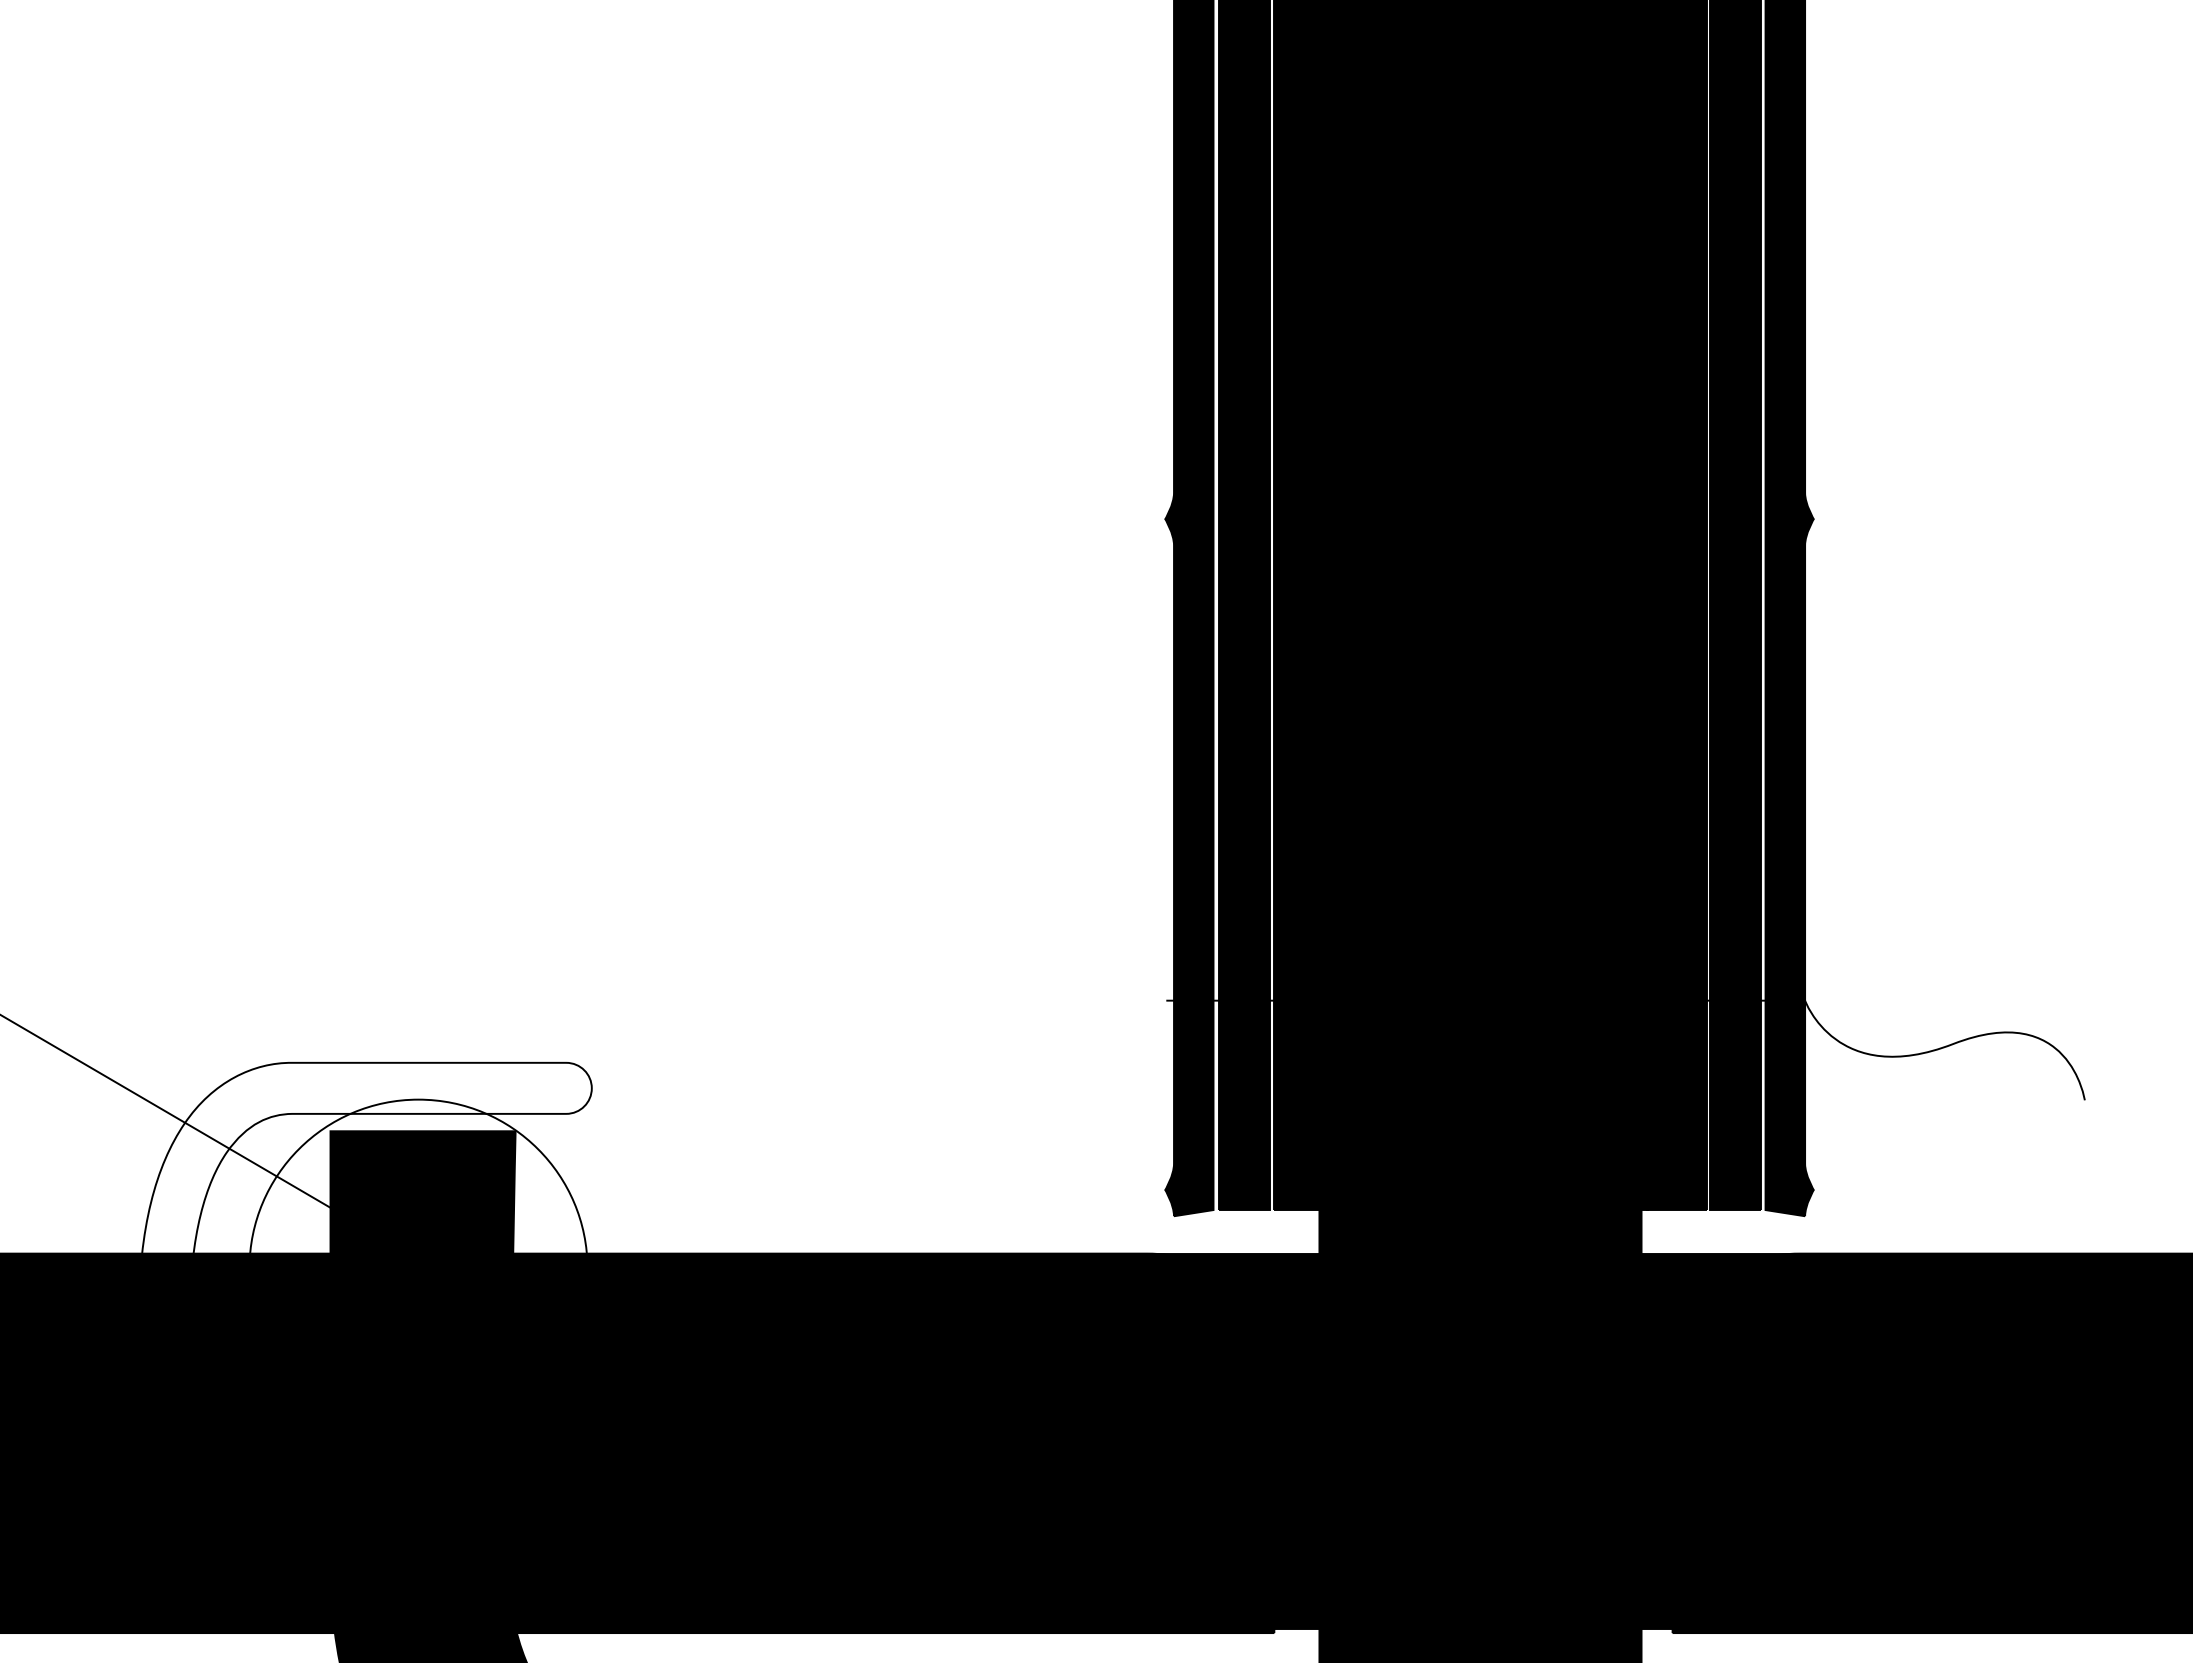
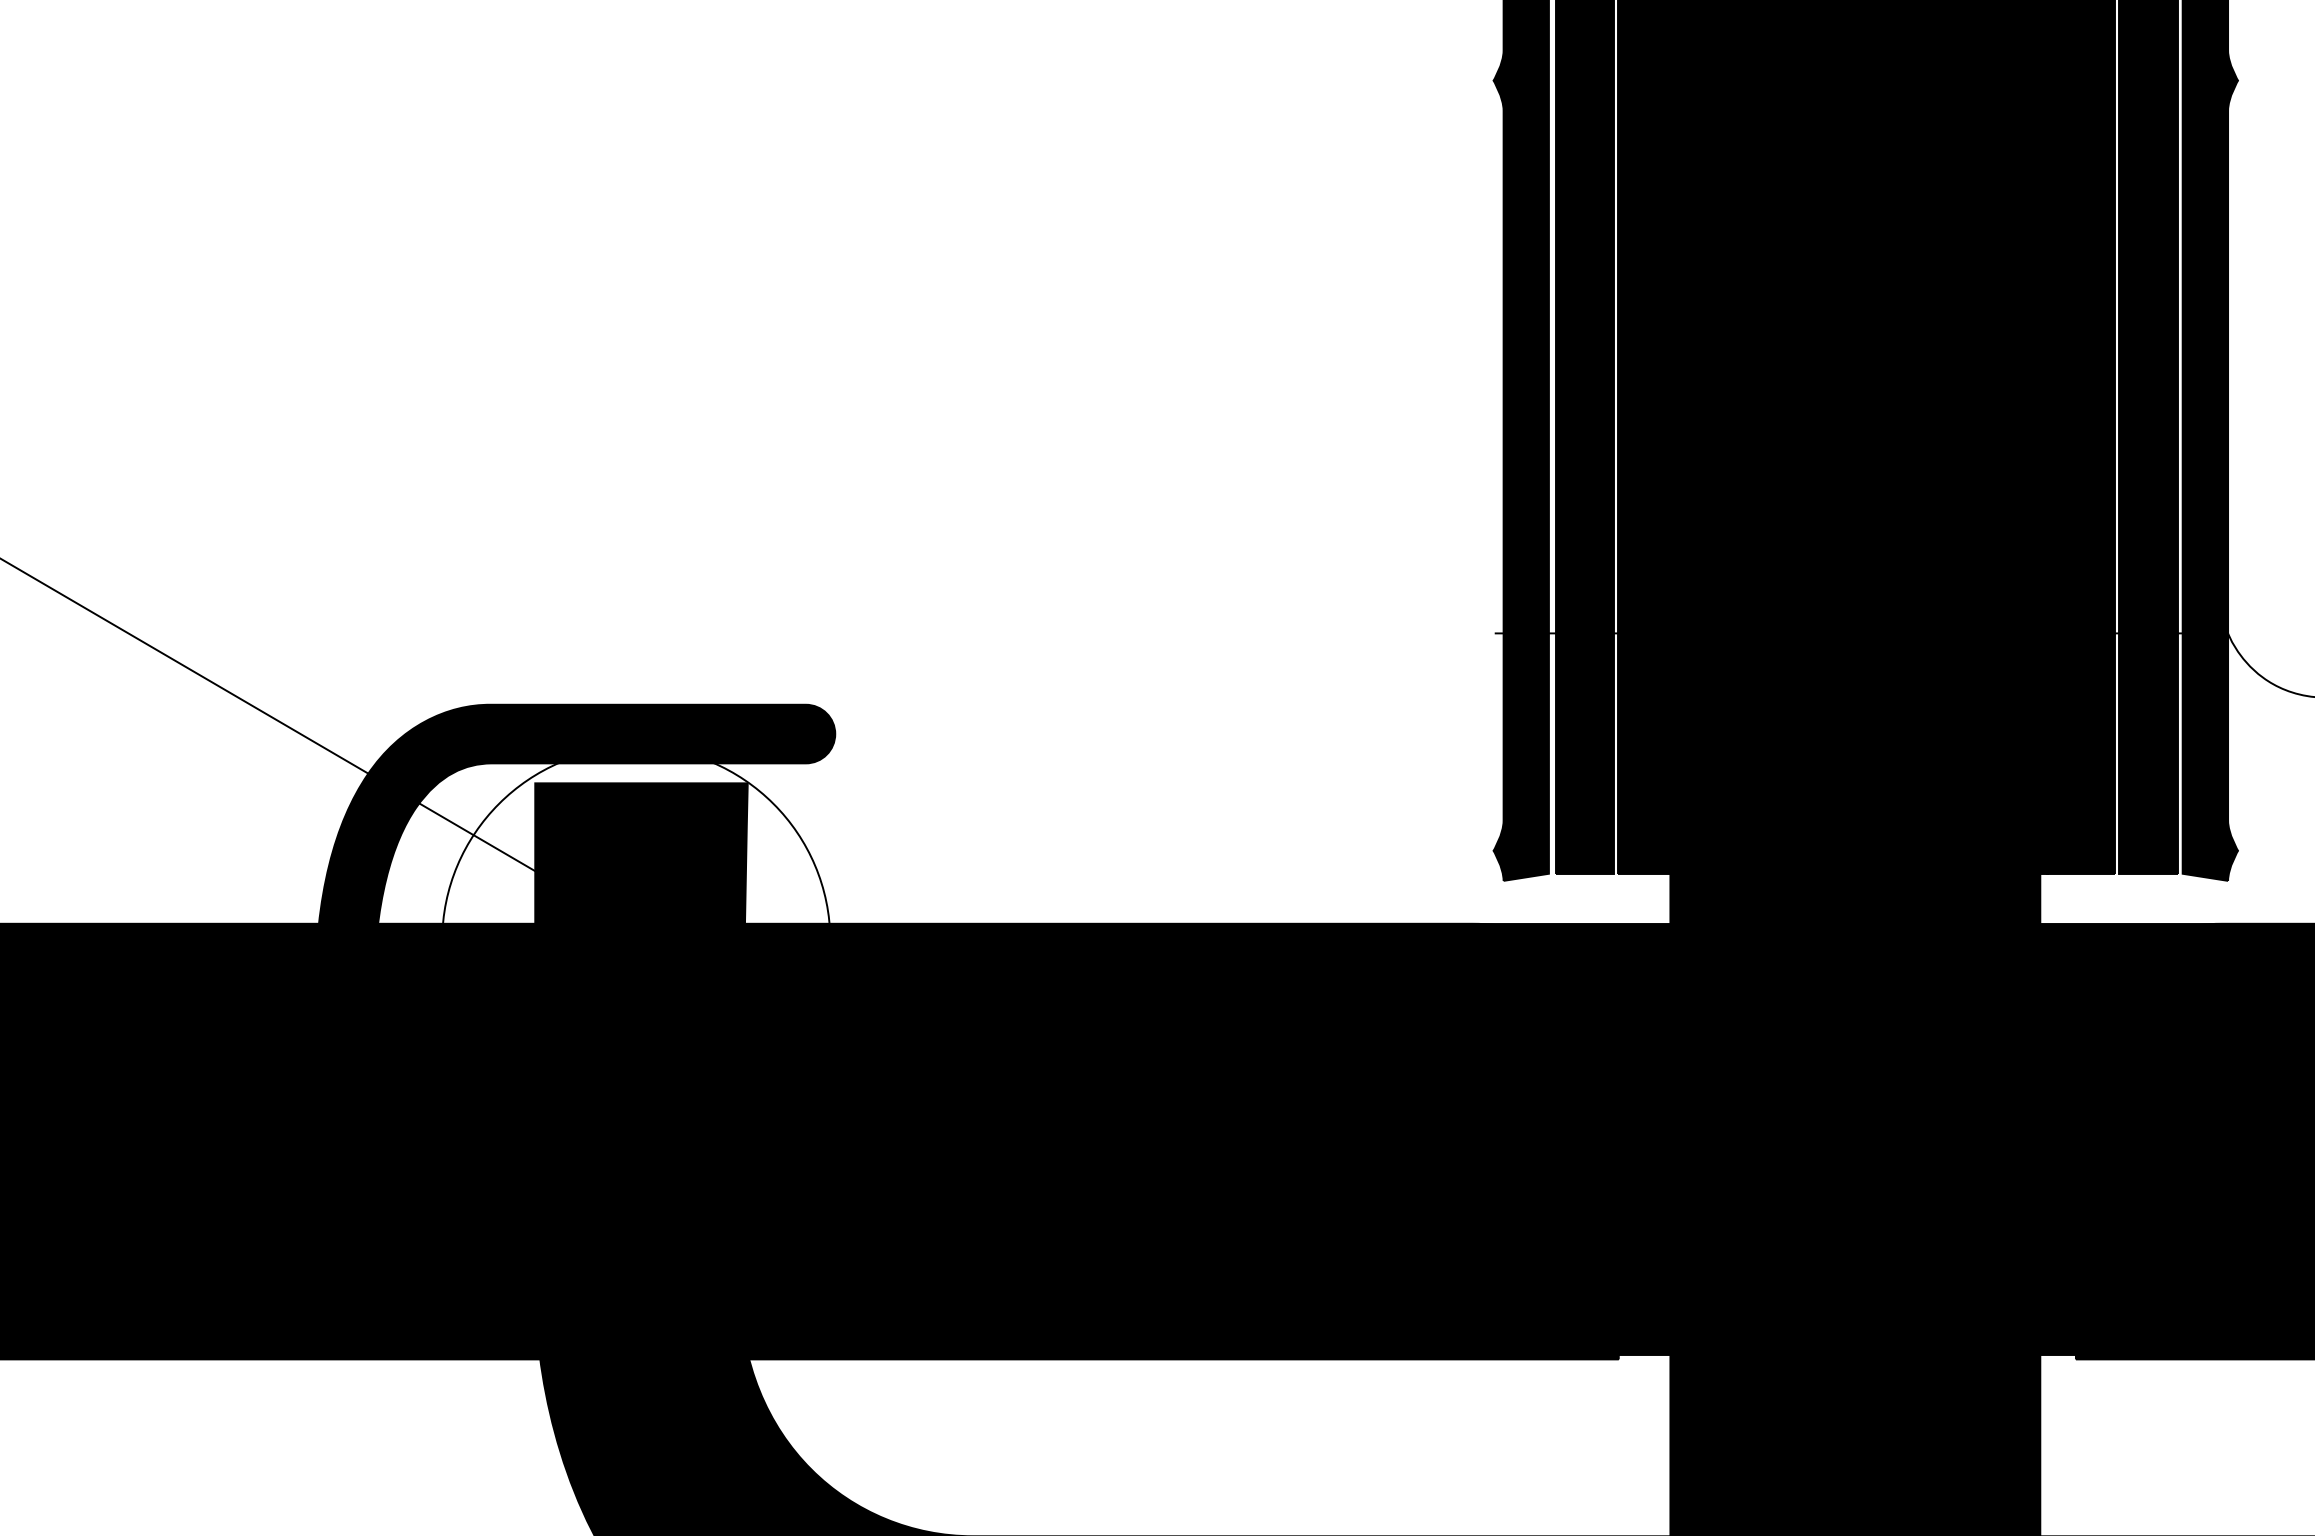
fill: (364, 1291) -> (574, 967), added

